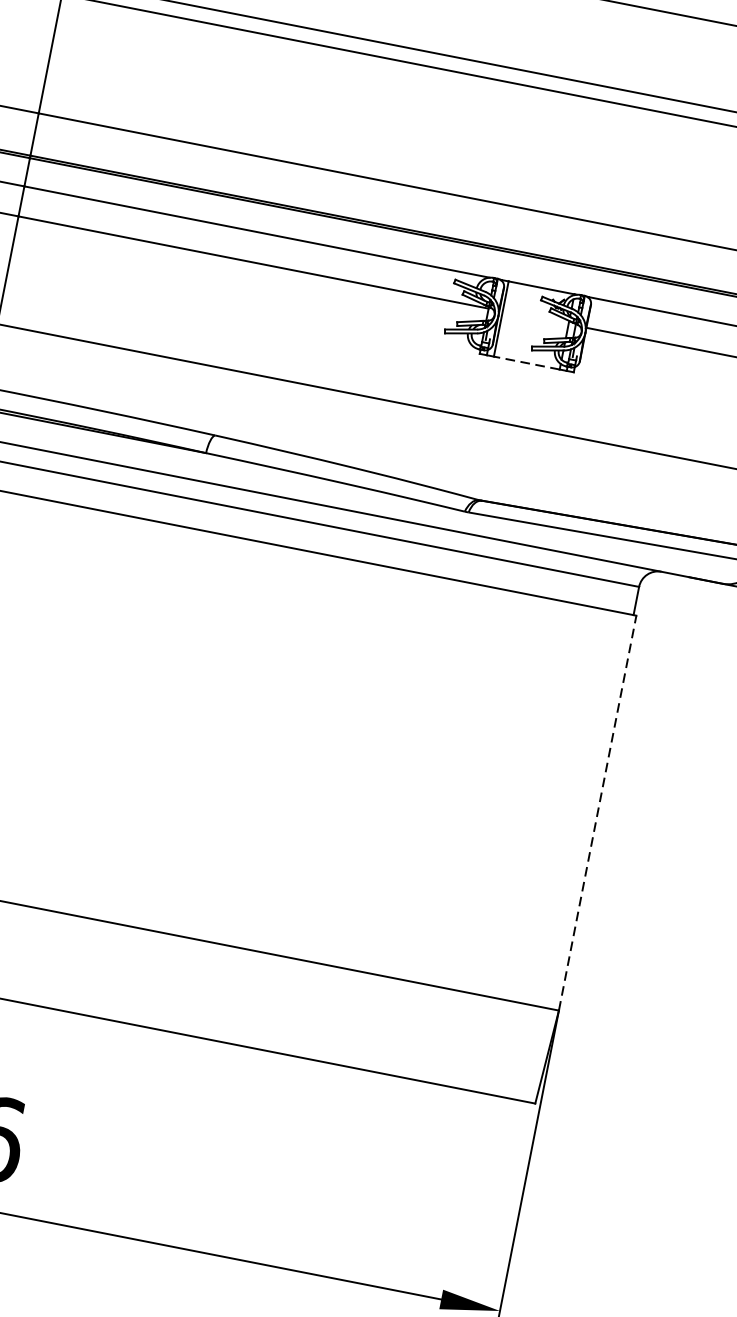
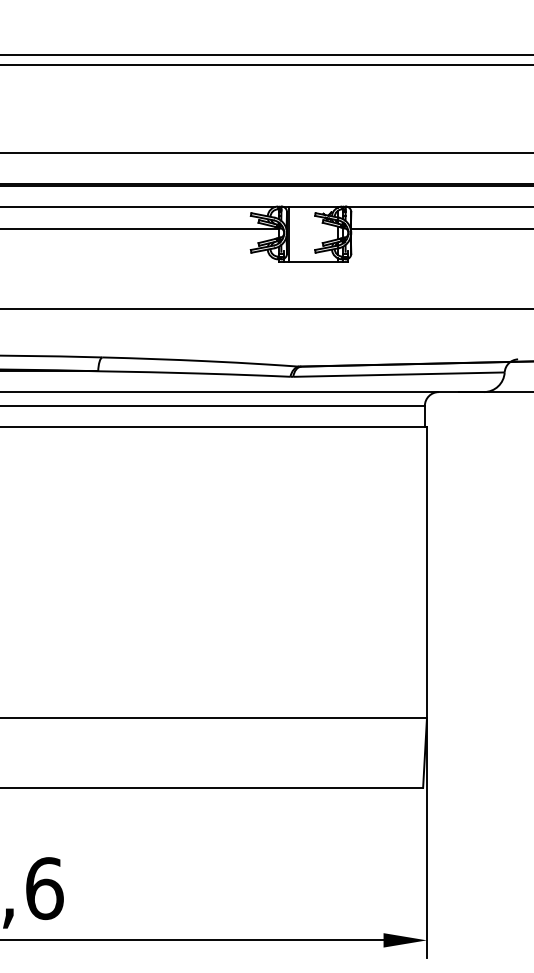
line: (526, 363) -> (313, 262), dashed -> solid
line: (597, 812) -> (426, 572), dashed -> solid

